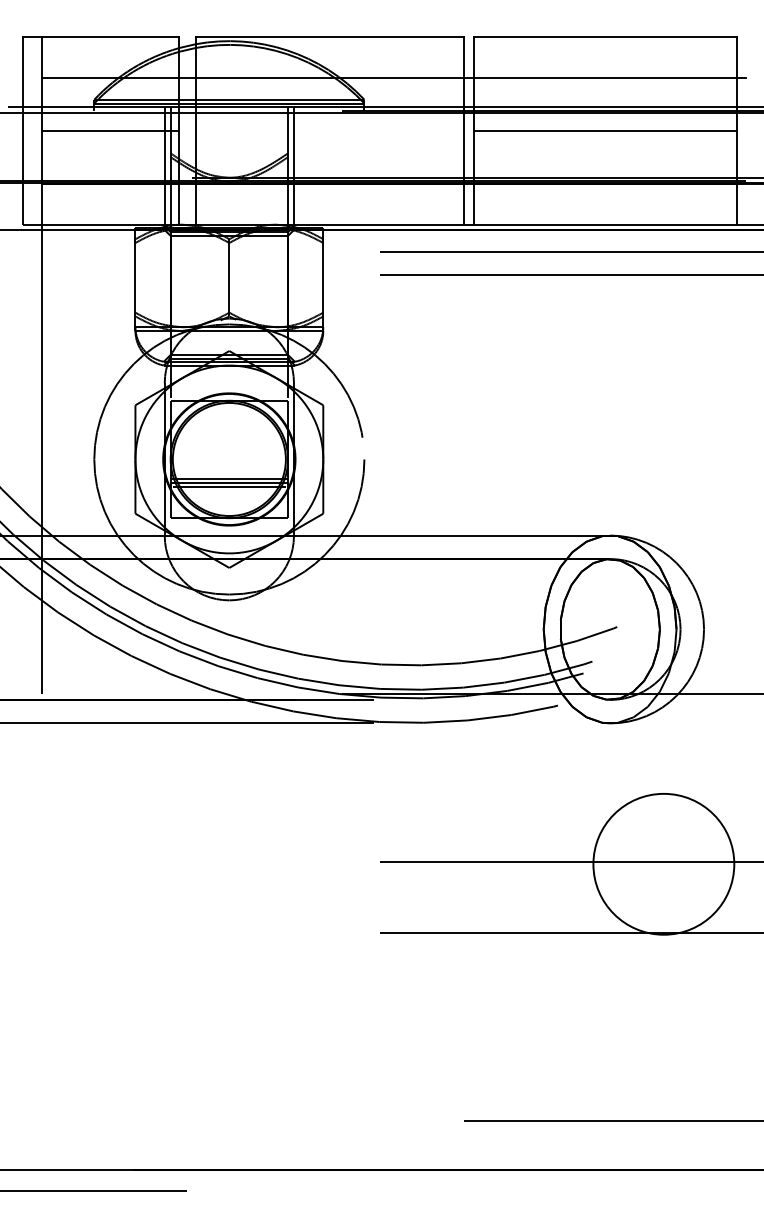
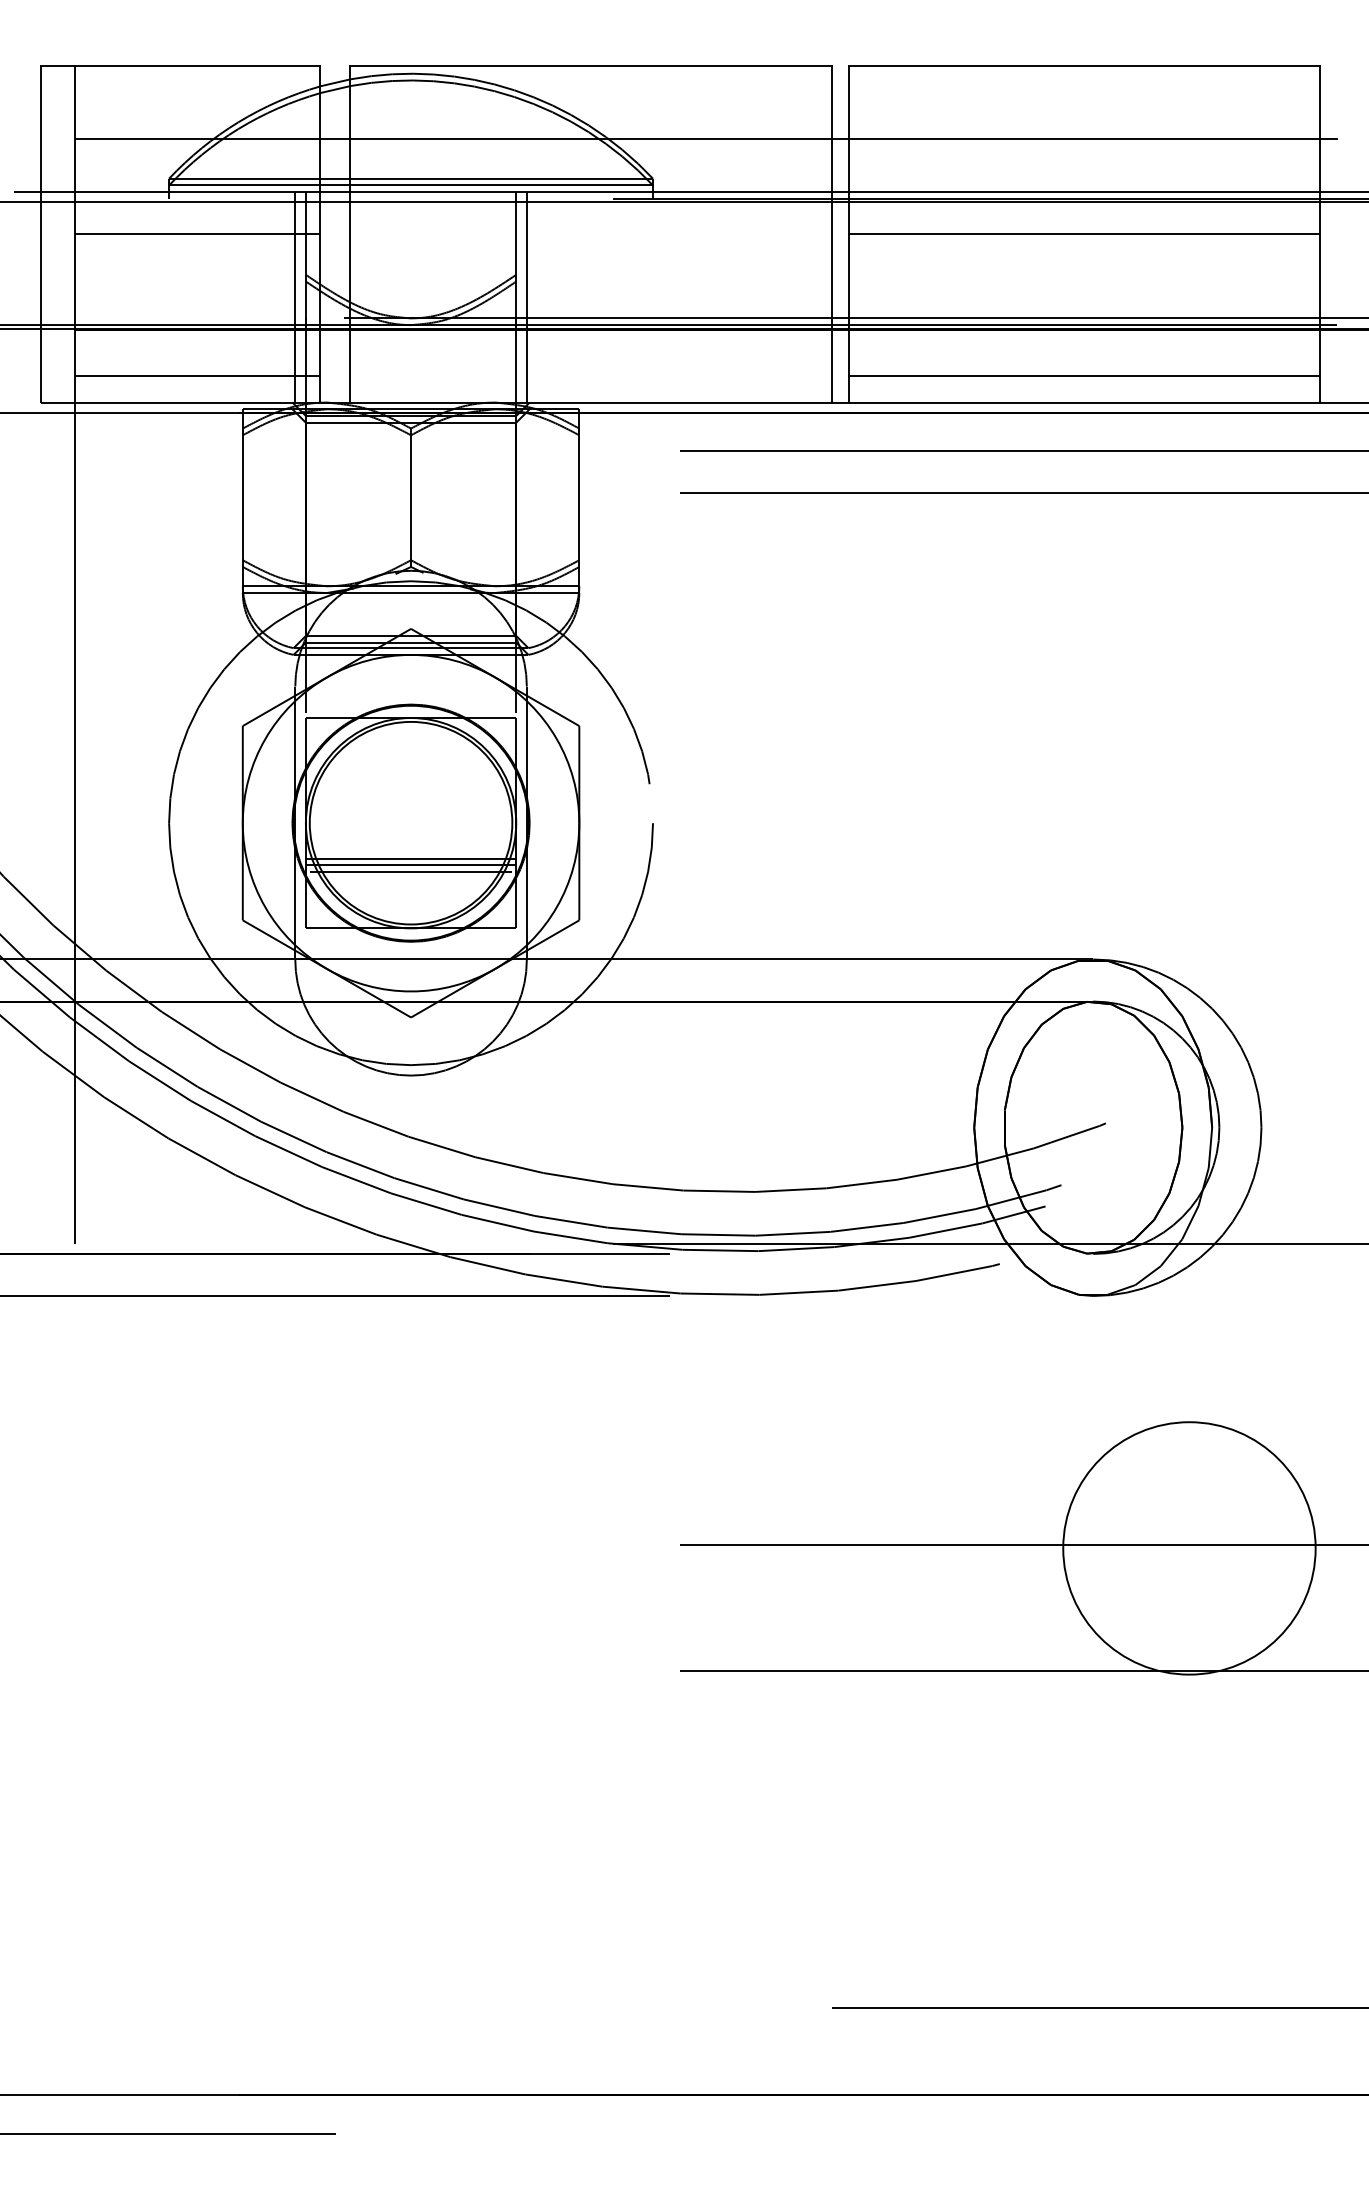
line: (109, 209) -> (196, 375), added
line: (604, 209) -> (1083, 375), added

